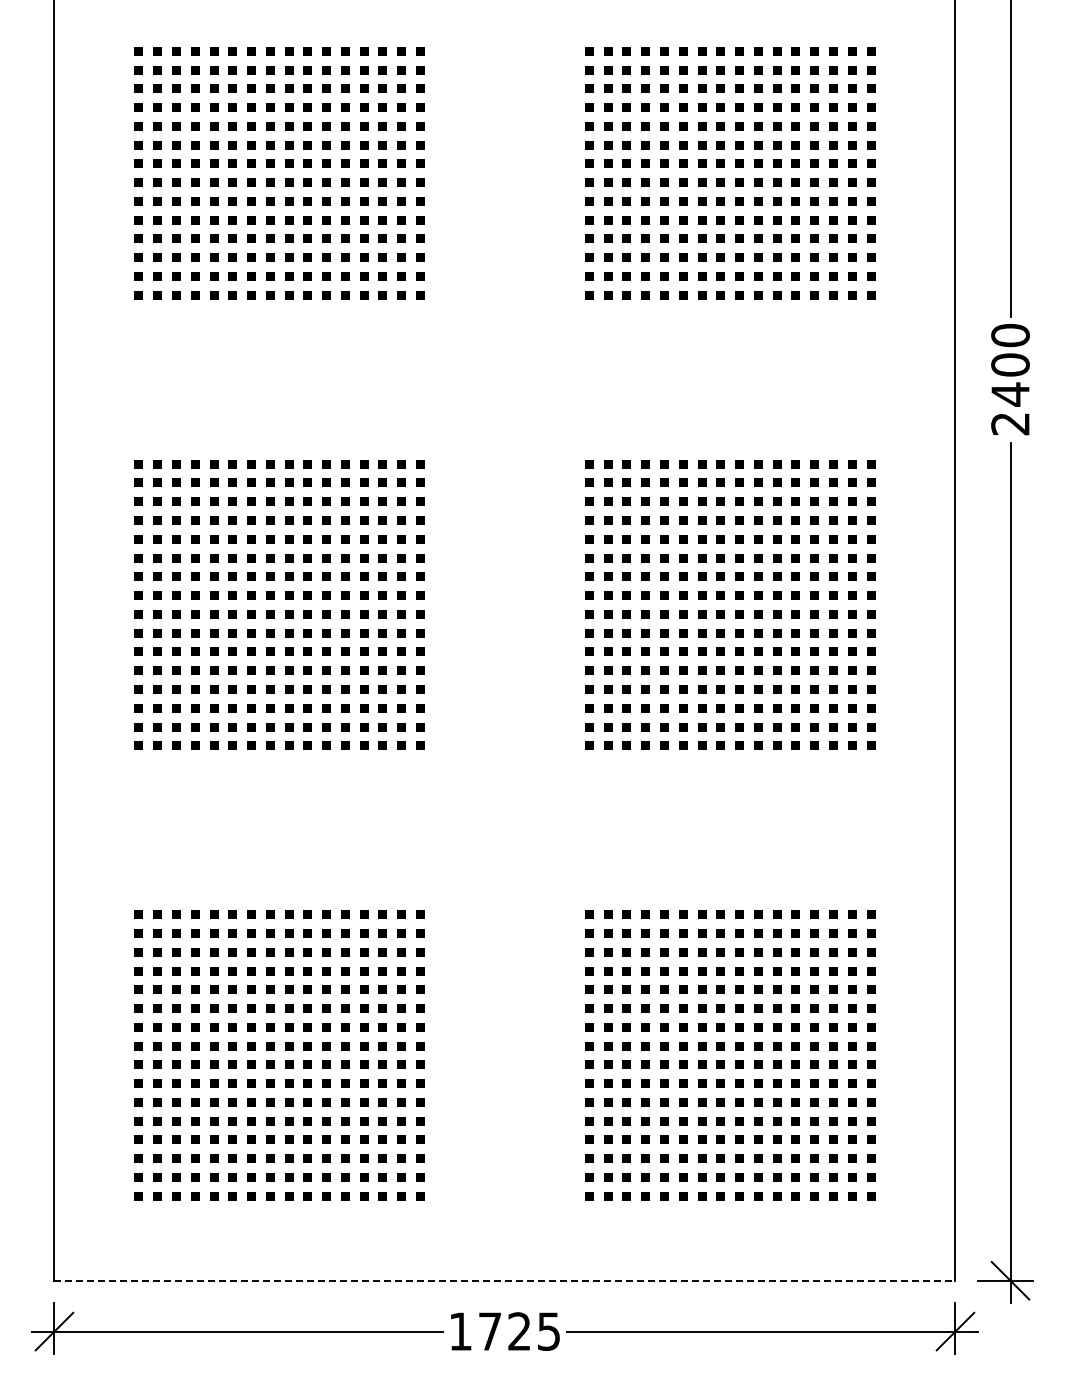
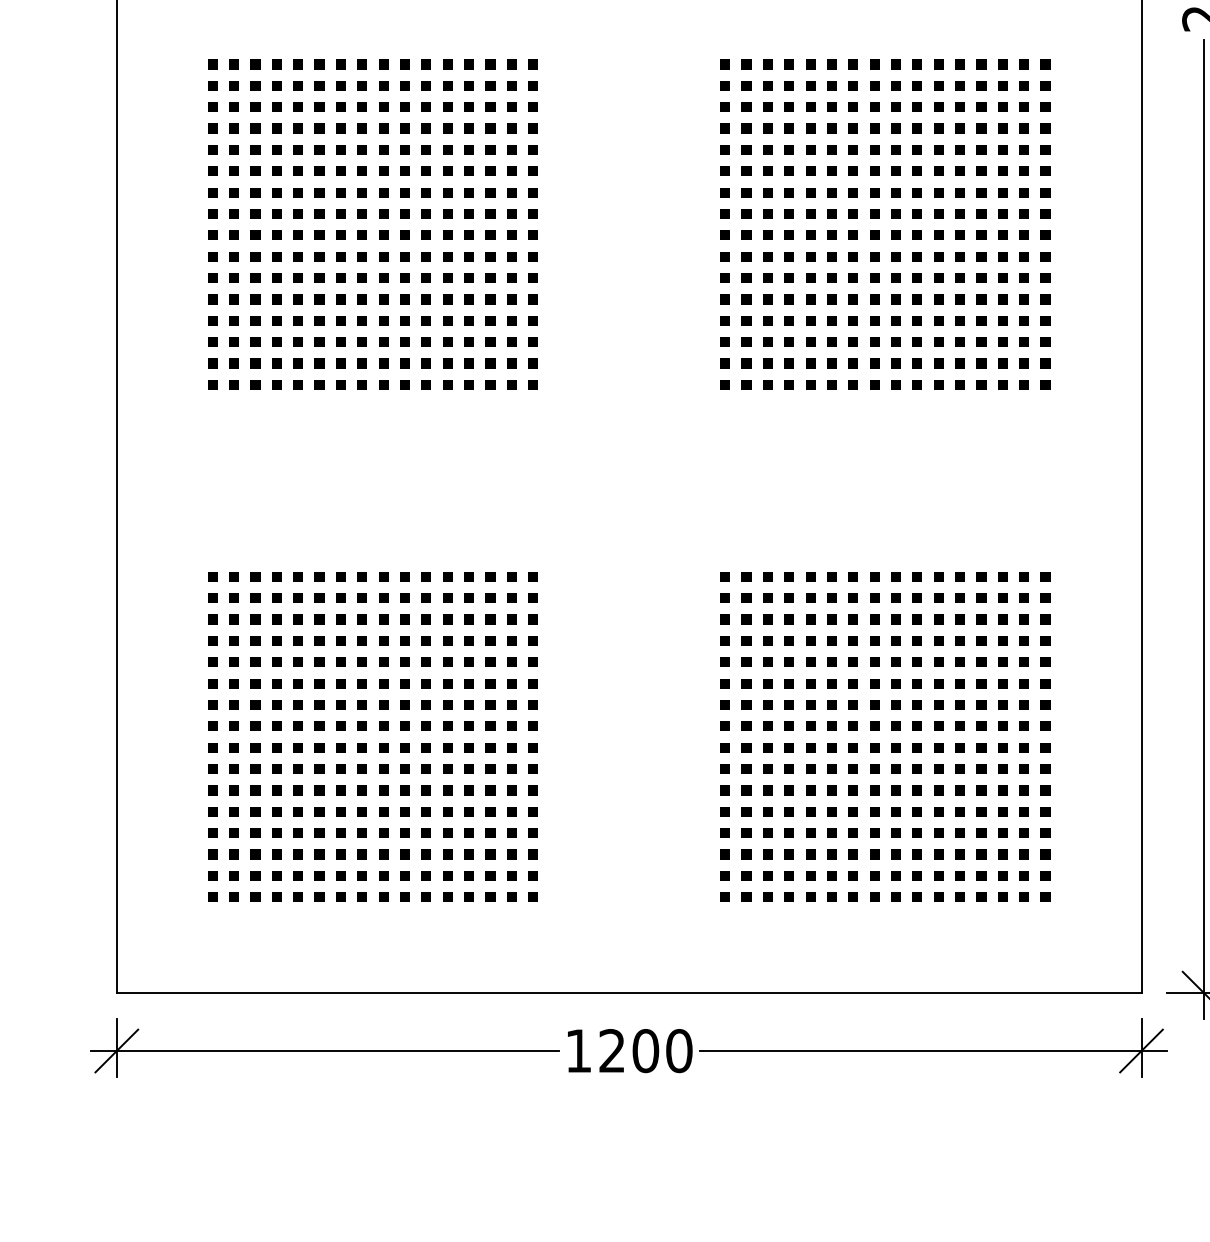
line: (505, 1280) -> (629, 992), dashed -> solid
text: (519, 1331) -> (645, 1050), 1725 -> 1200

